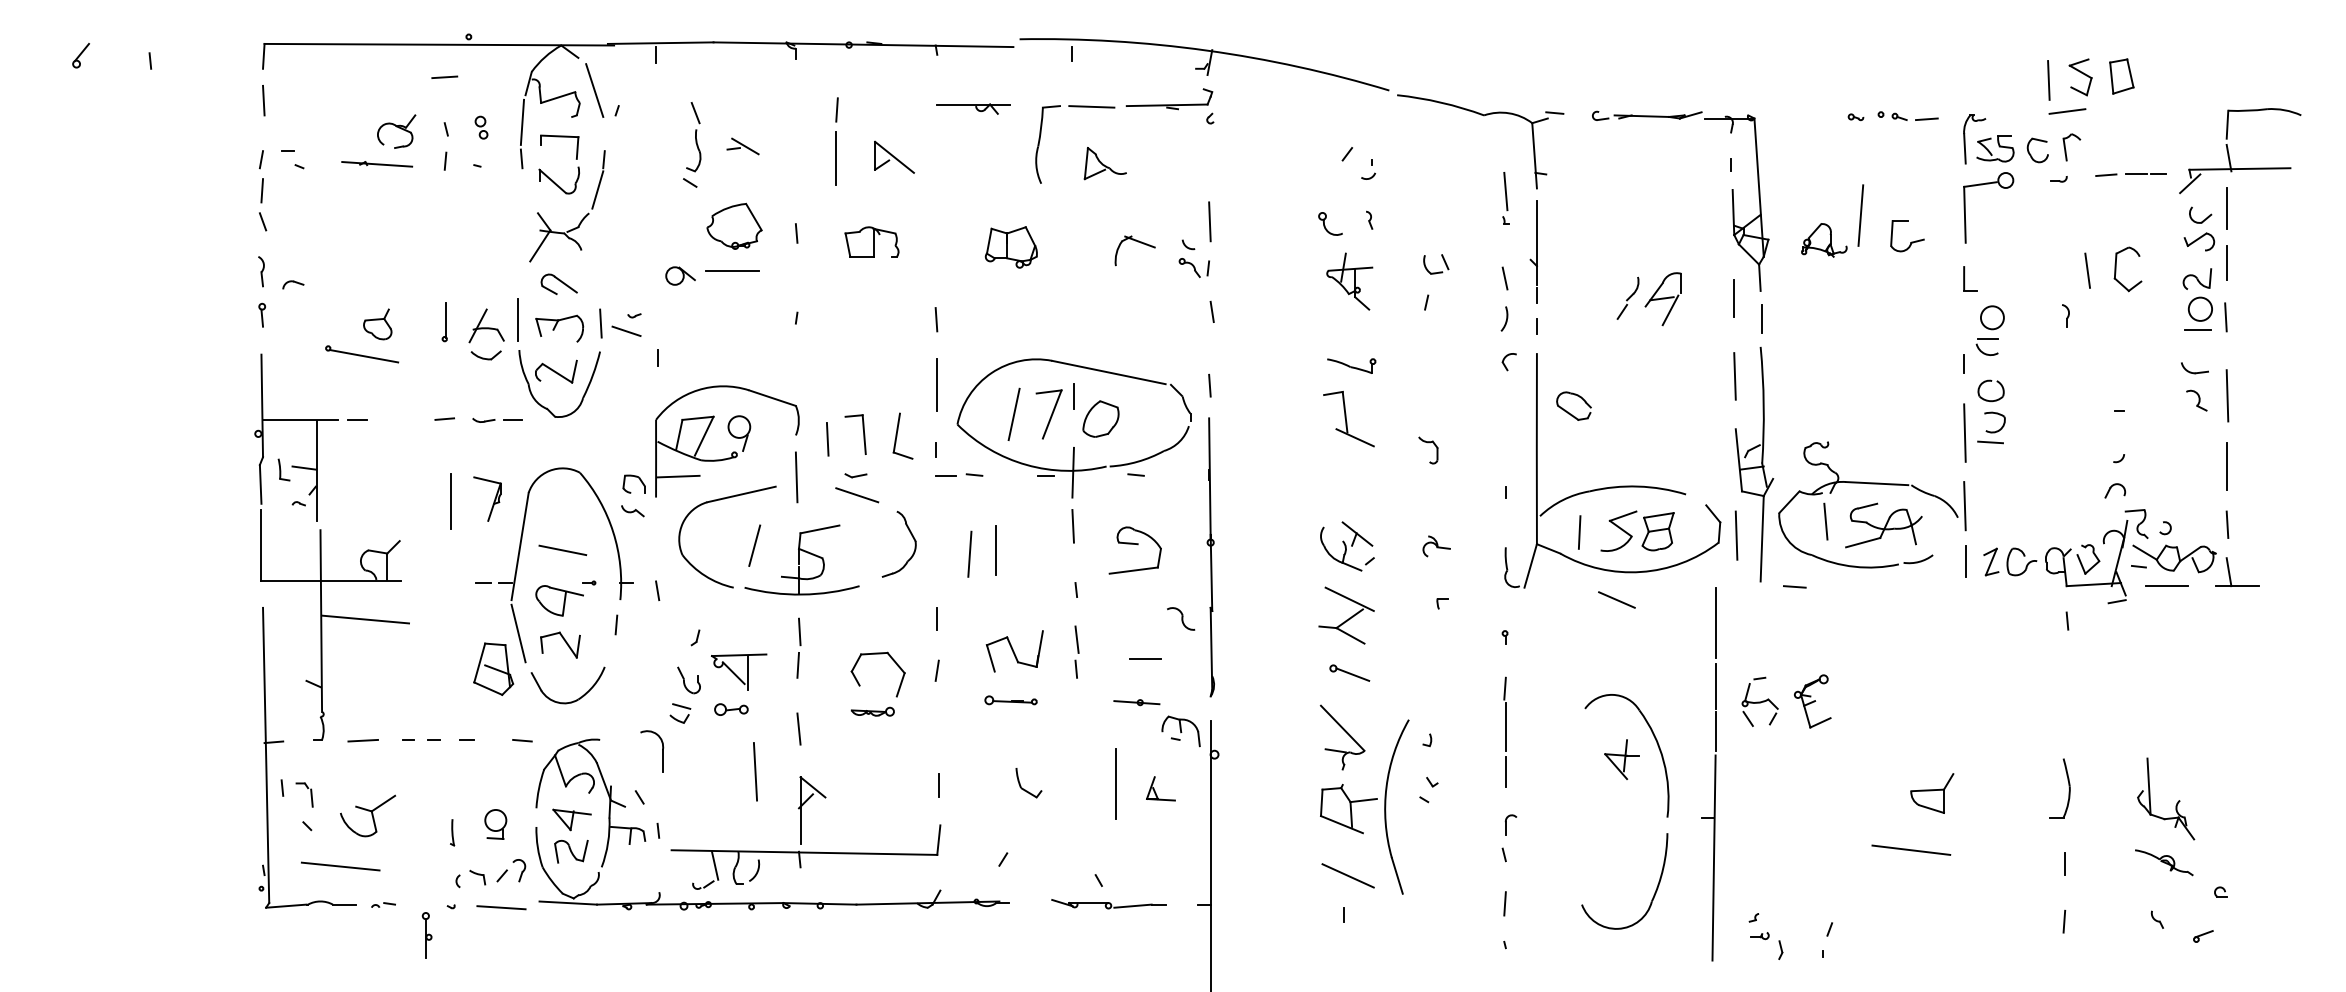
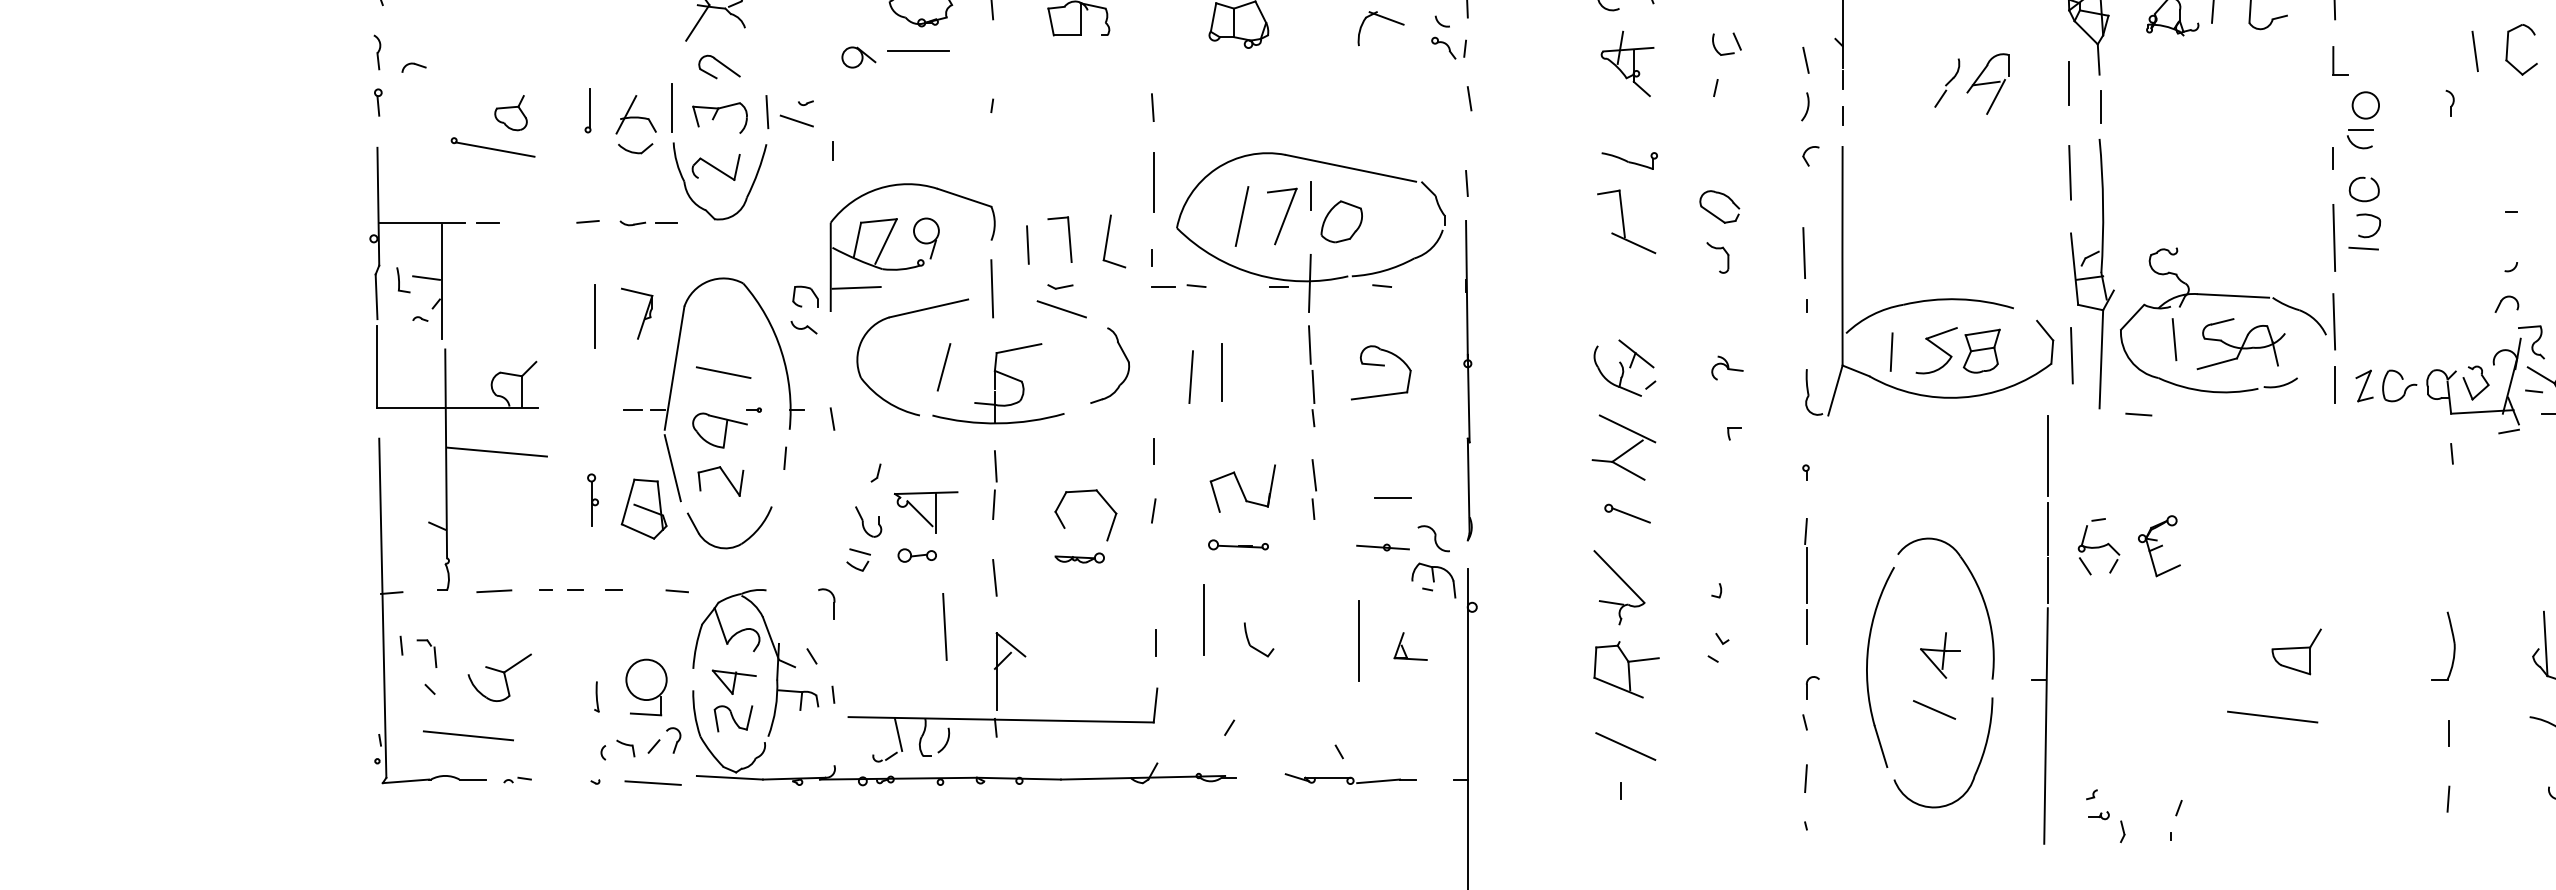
part: (1568, 411) -> (1713, 213), moved
line: (1503, 446) -> (1804, 253), added
line: (1076, 562) -> (1313, 386), added
line: (1616, 599) -> (1933, 709), moved
part: (1181, 618) -> (1434, 538), moved
part: (652, 751) -> (826, 603), size x0.62
part: (1621, 759) -> (1939, 655), moved
line: (980, 765) -> (1203, 619), added
part: (1386, 806) -> (1868, 666), moved
part: (495, 824) -> (646, 687), size x1.67
part: (426, 935) -> (592, 500), moved

